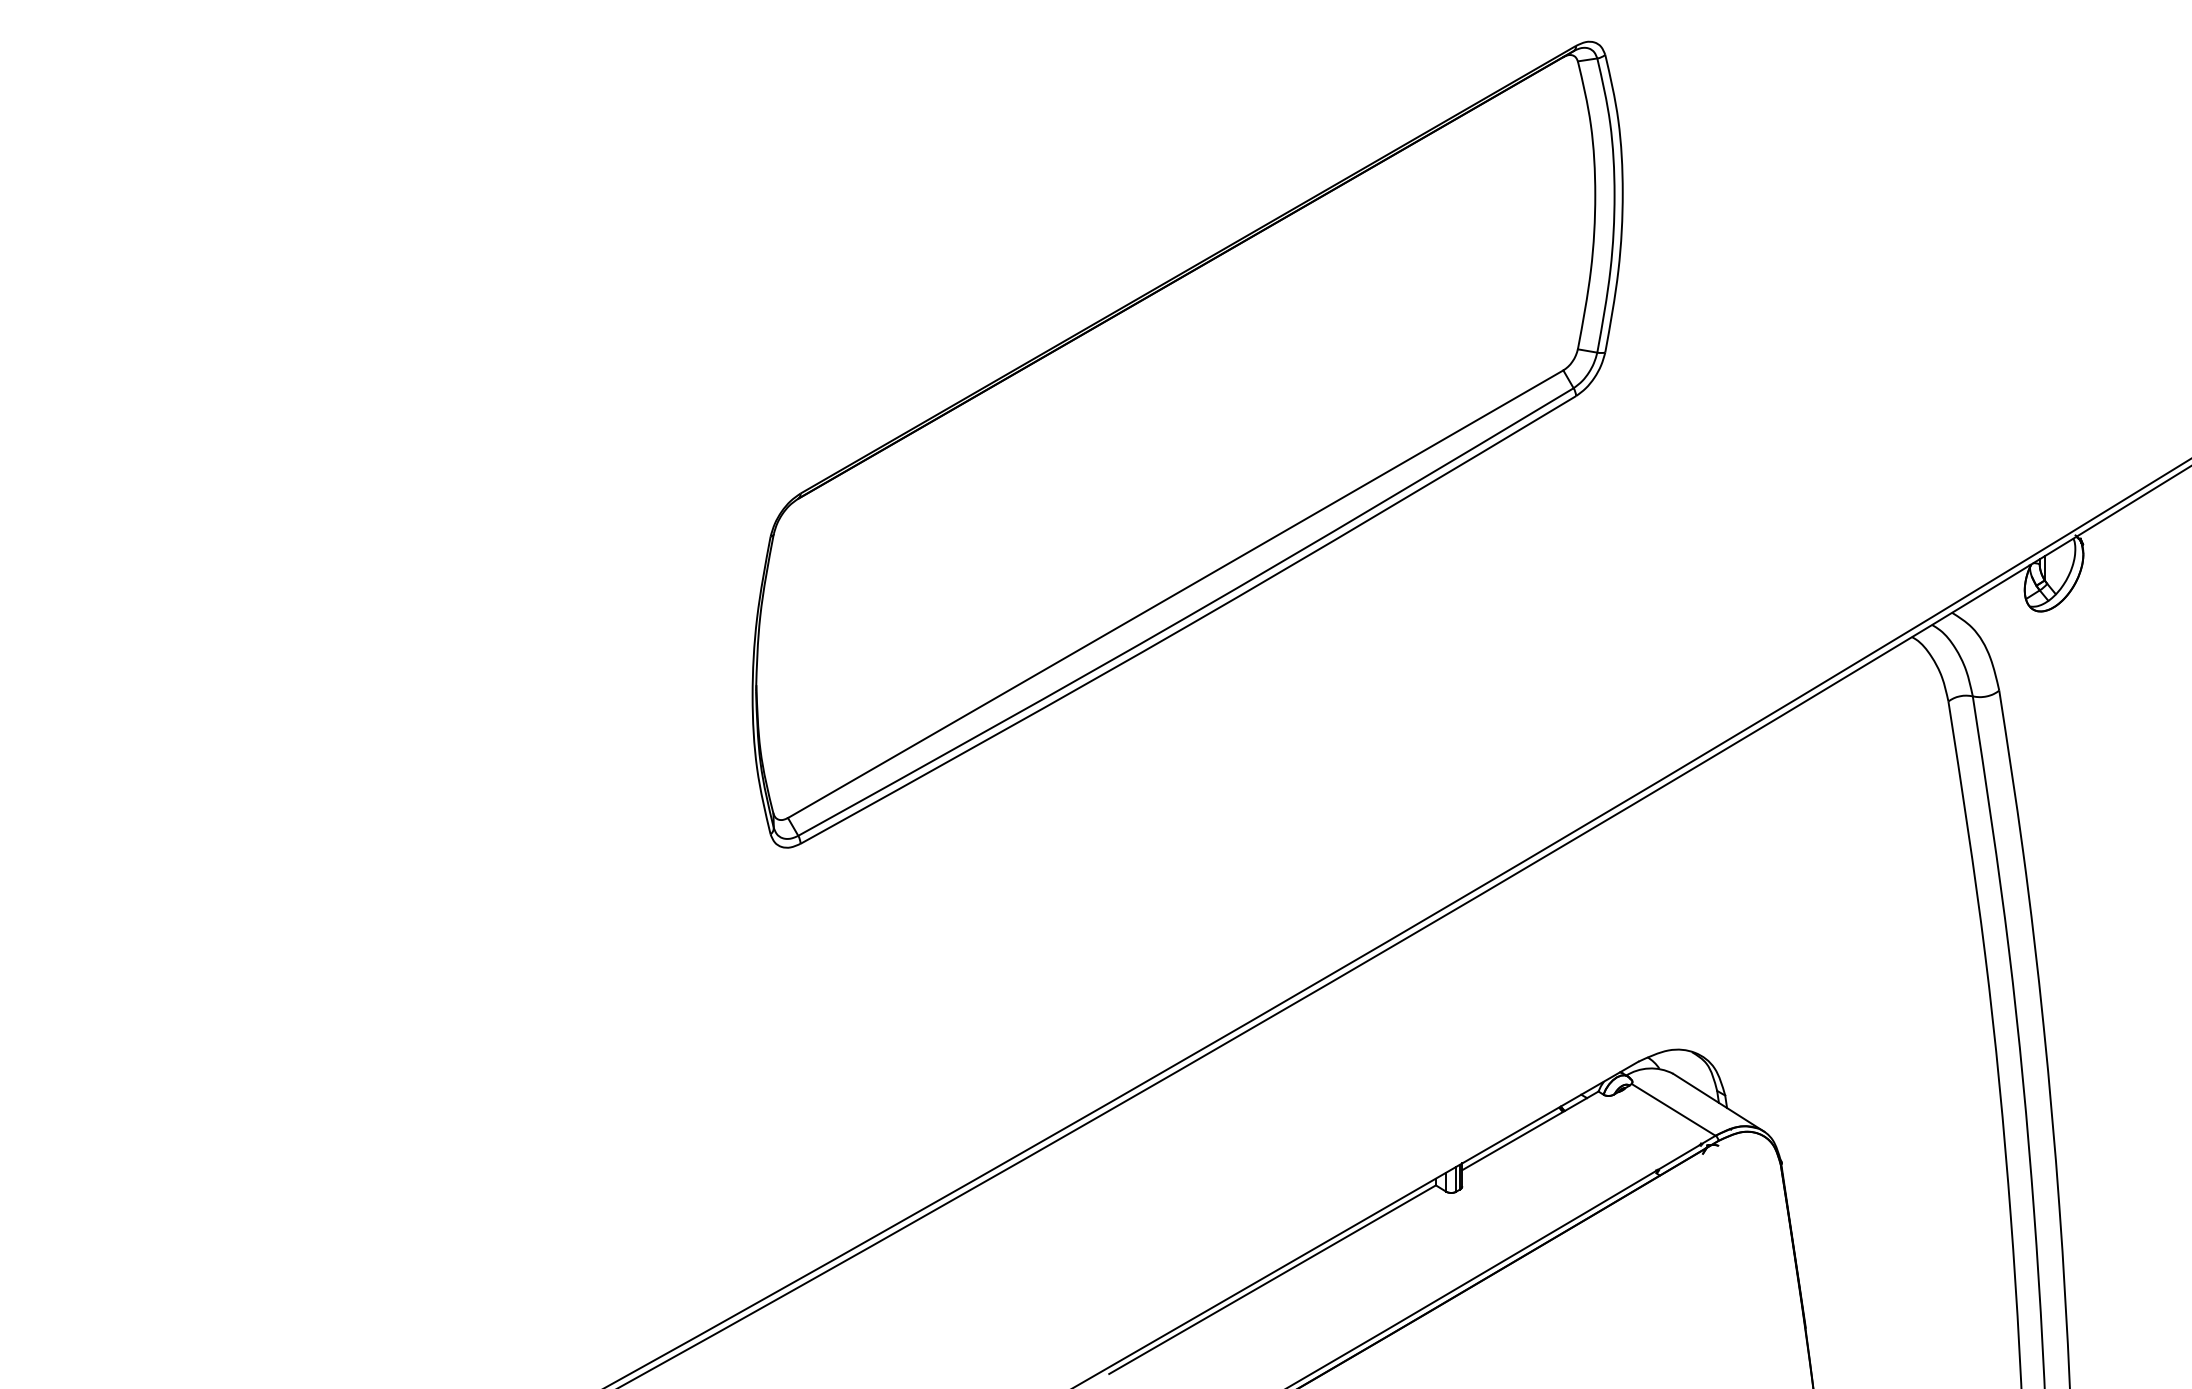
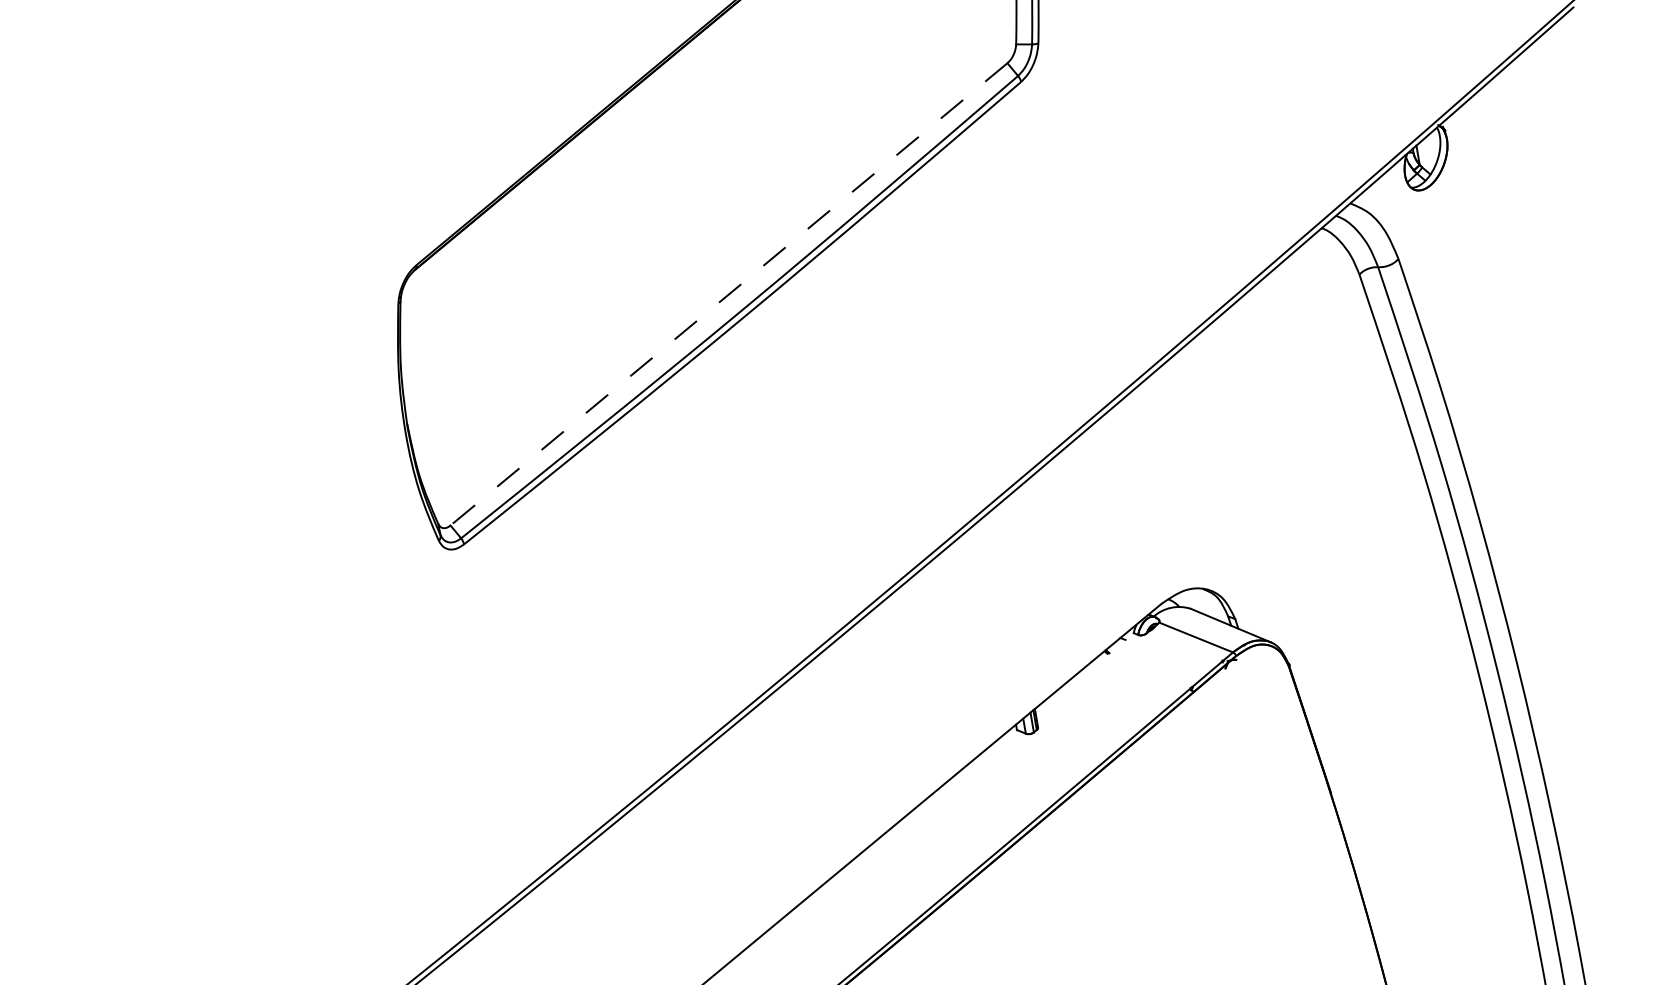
line: (1175, 594) -> (728, 294), solid -> dashed
line: (1530, 1130) -> (1084, 673), removed
line: (1272, 1279) -> (899, 827), removed

